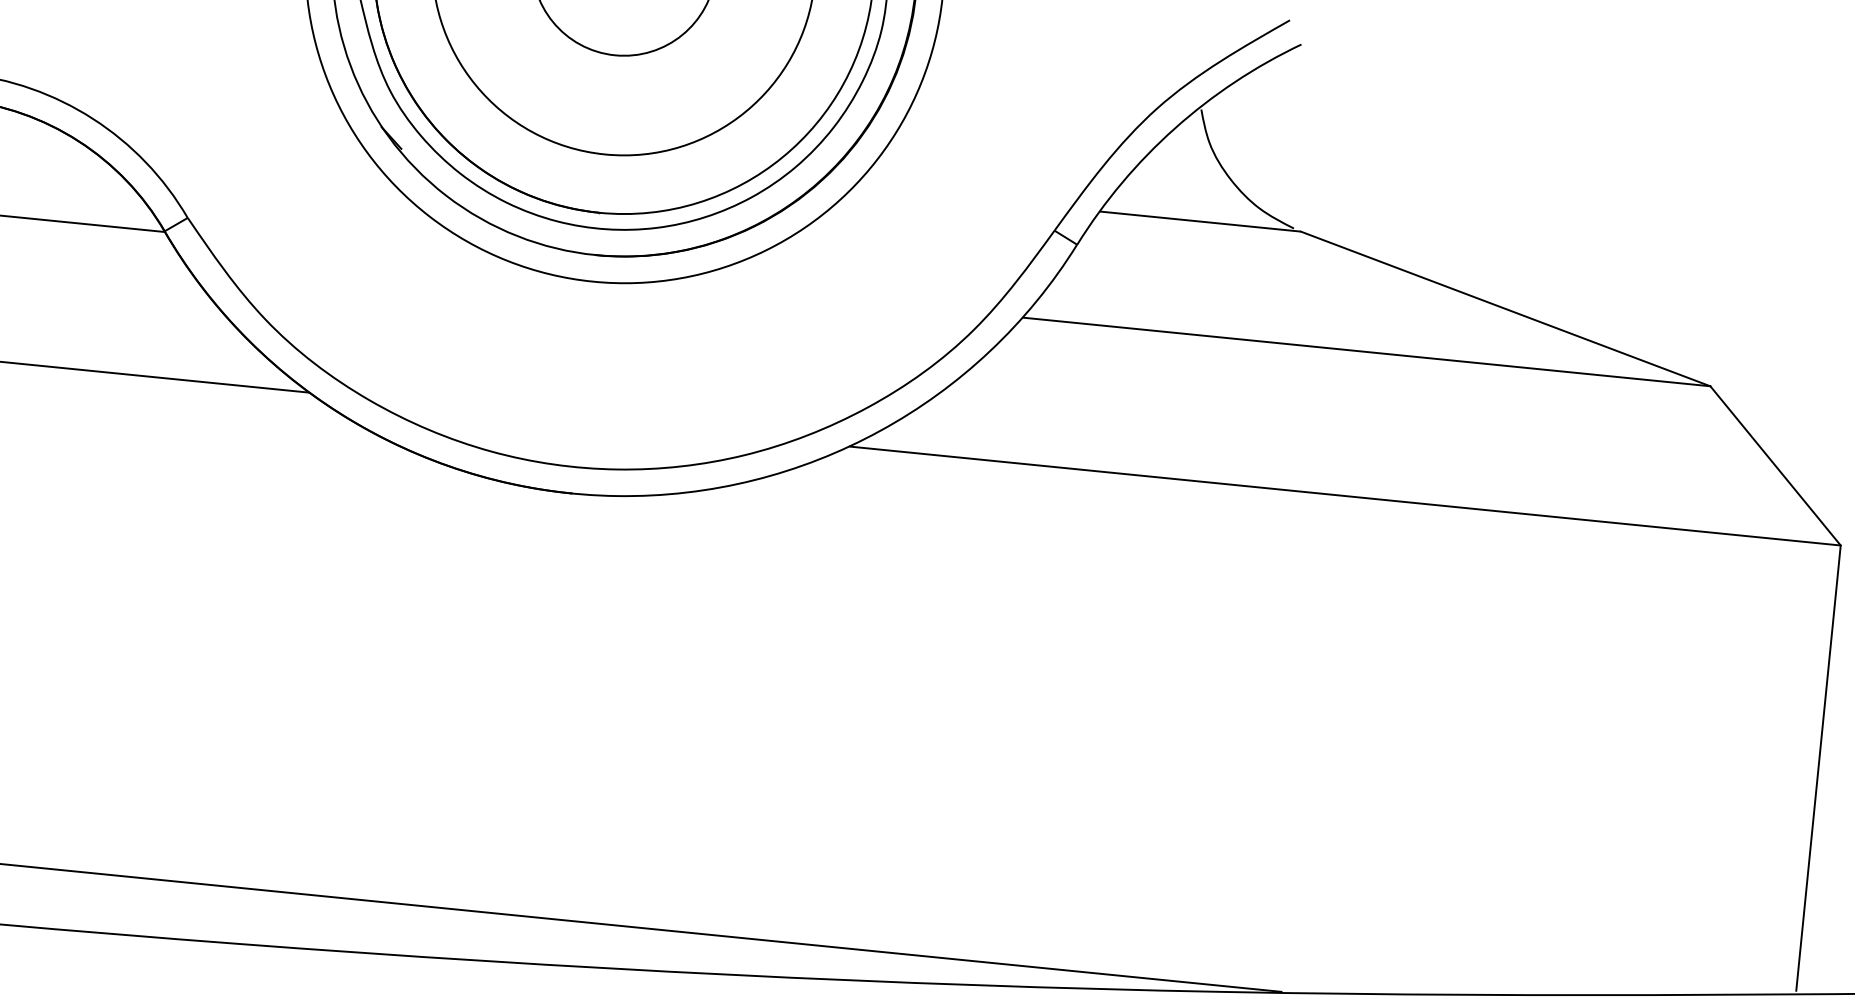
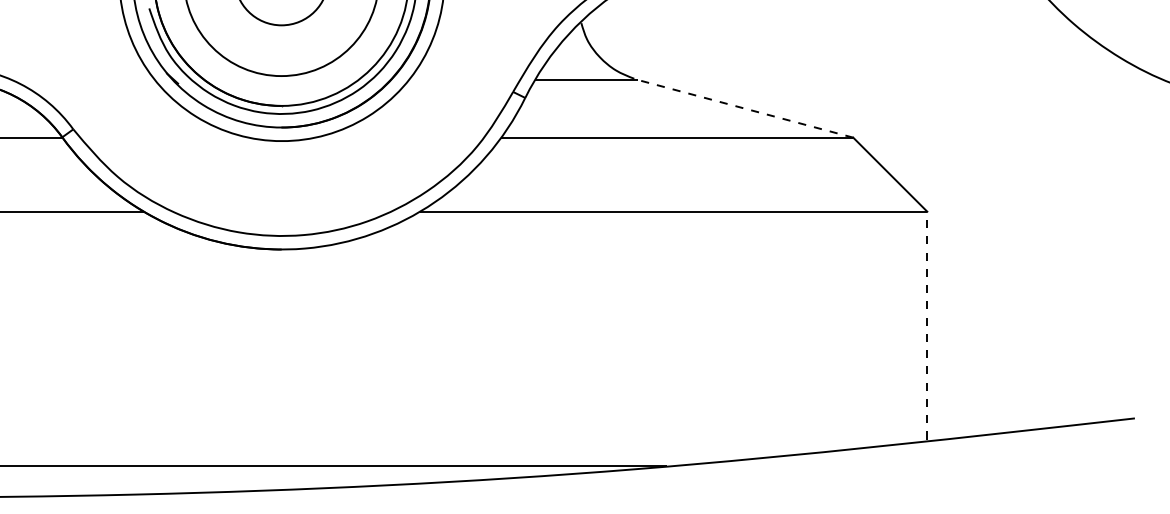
line: (1505, 308) -> (745, 108), solid -> dashed
line: (1818, 767) -> (927, 325), solid -> dashed

